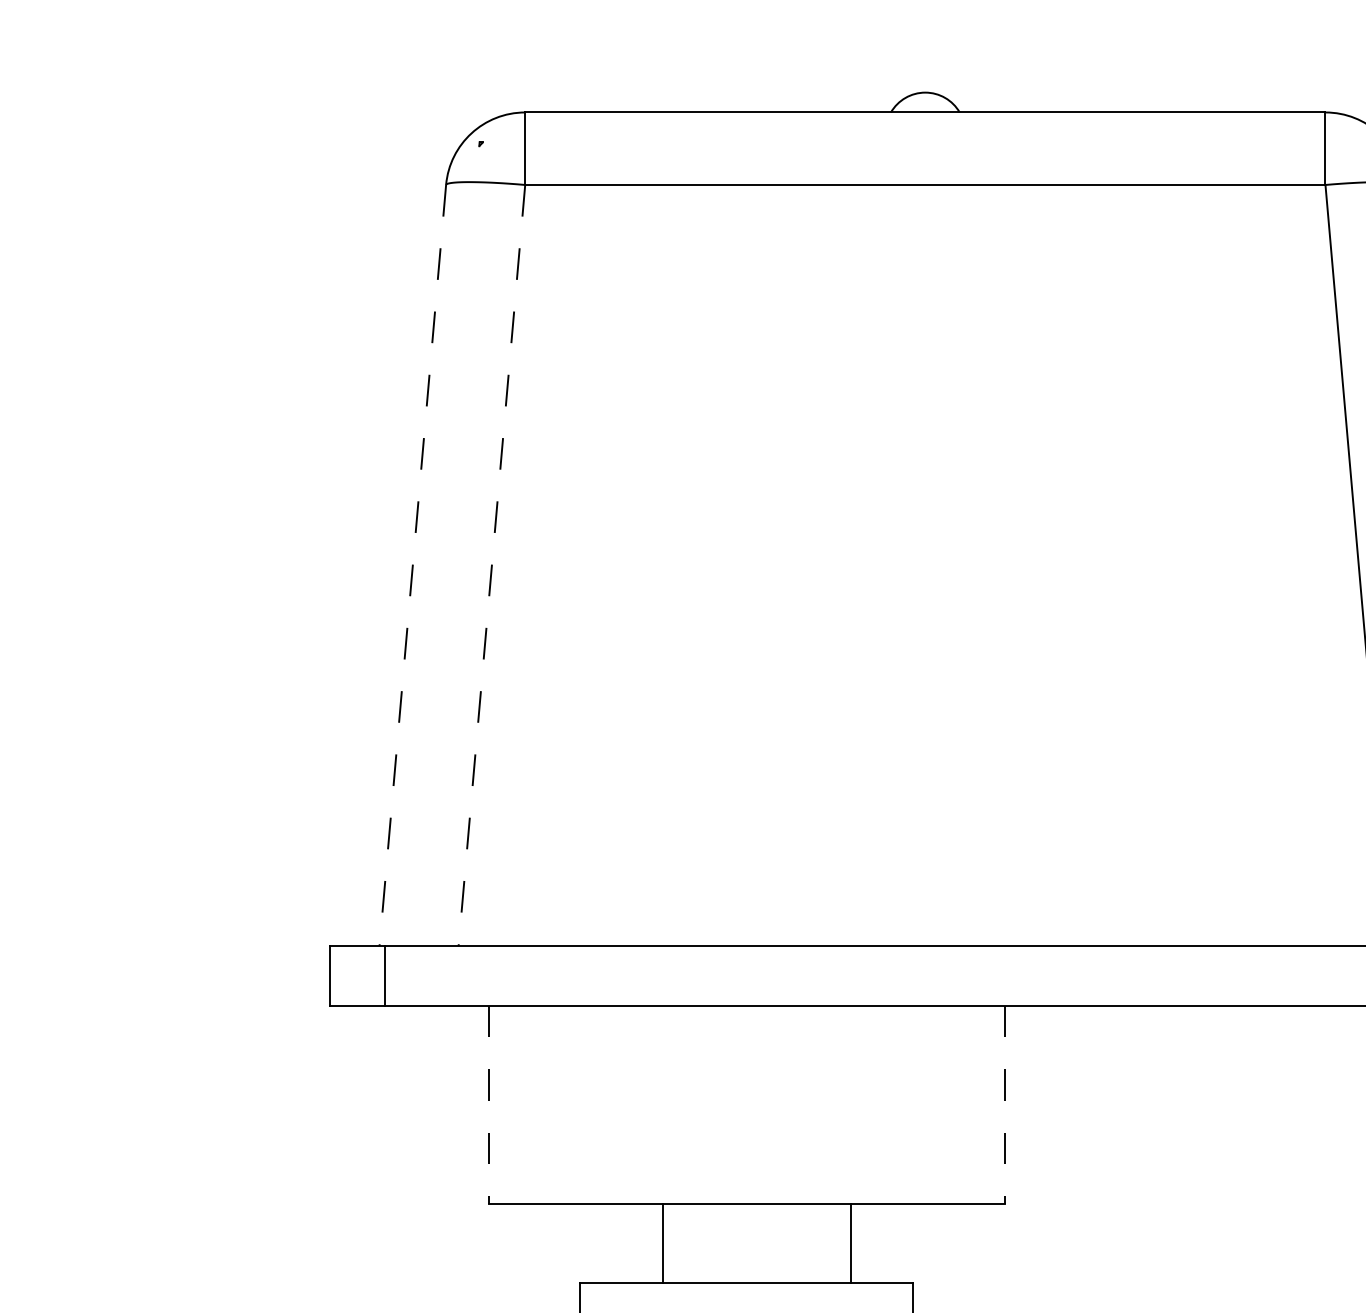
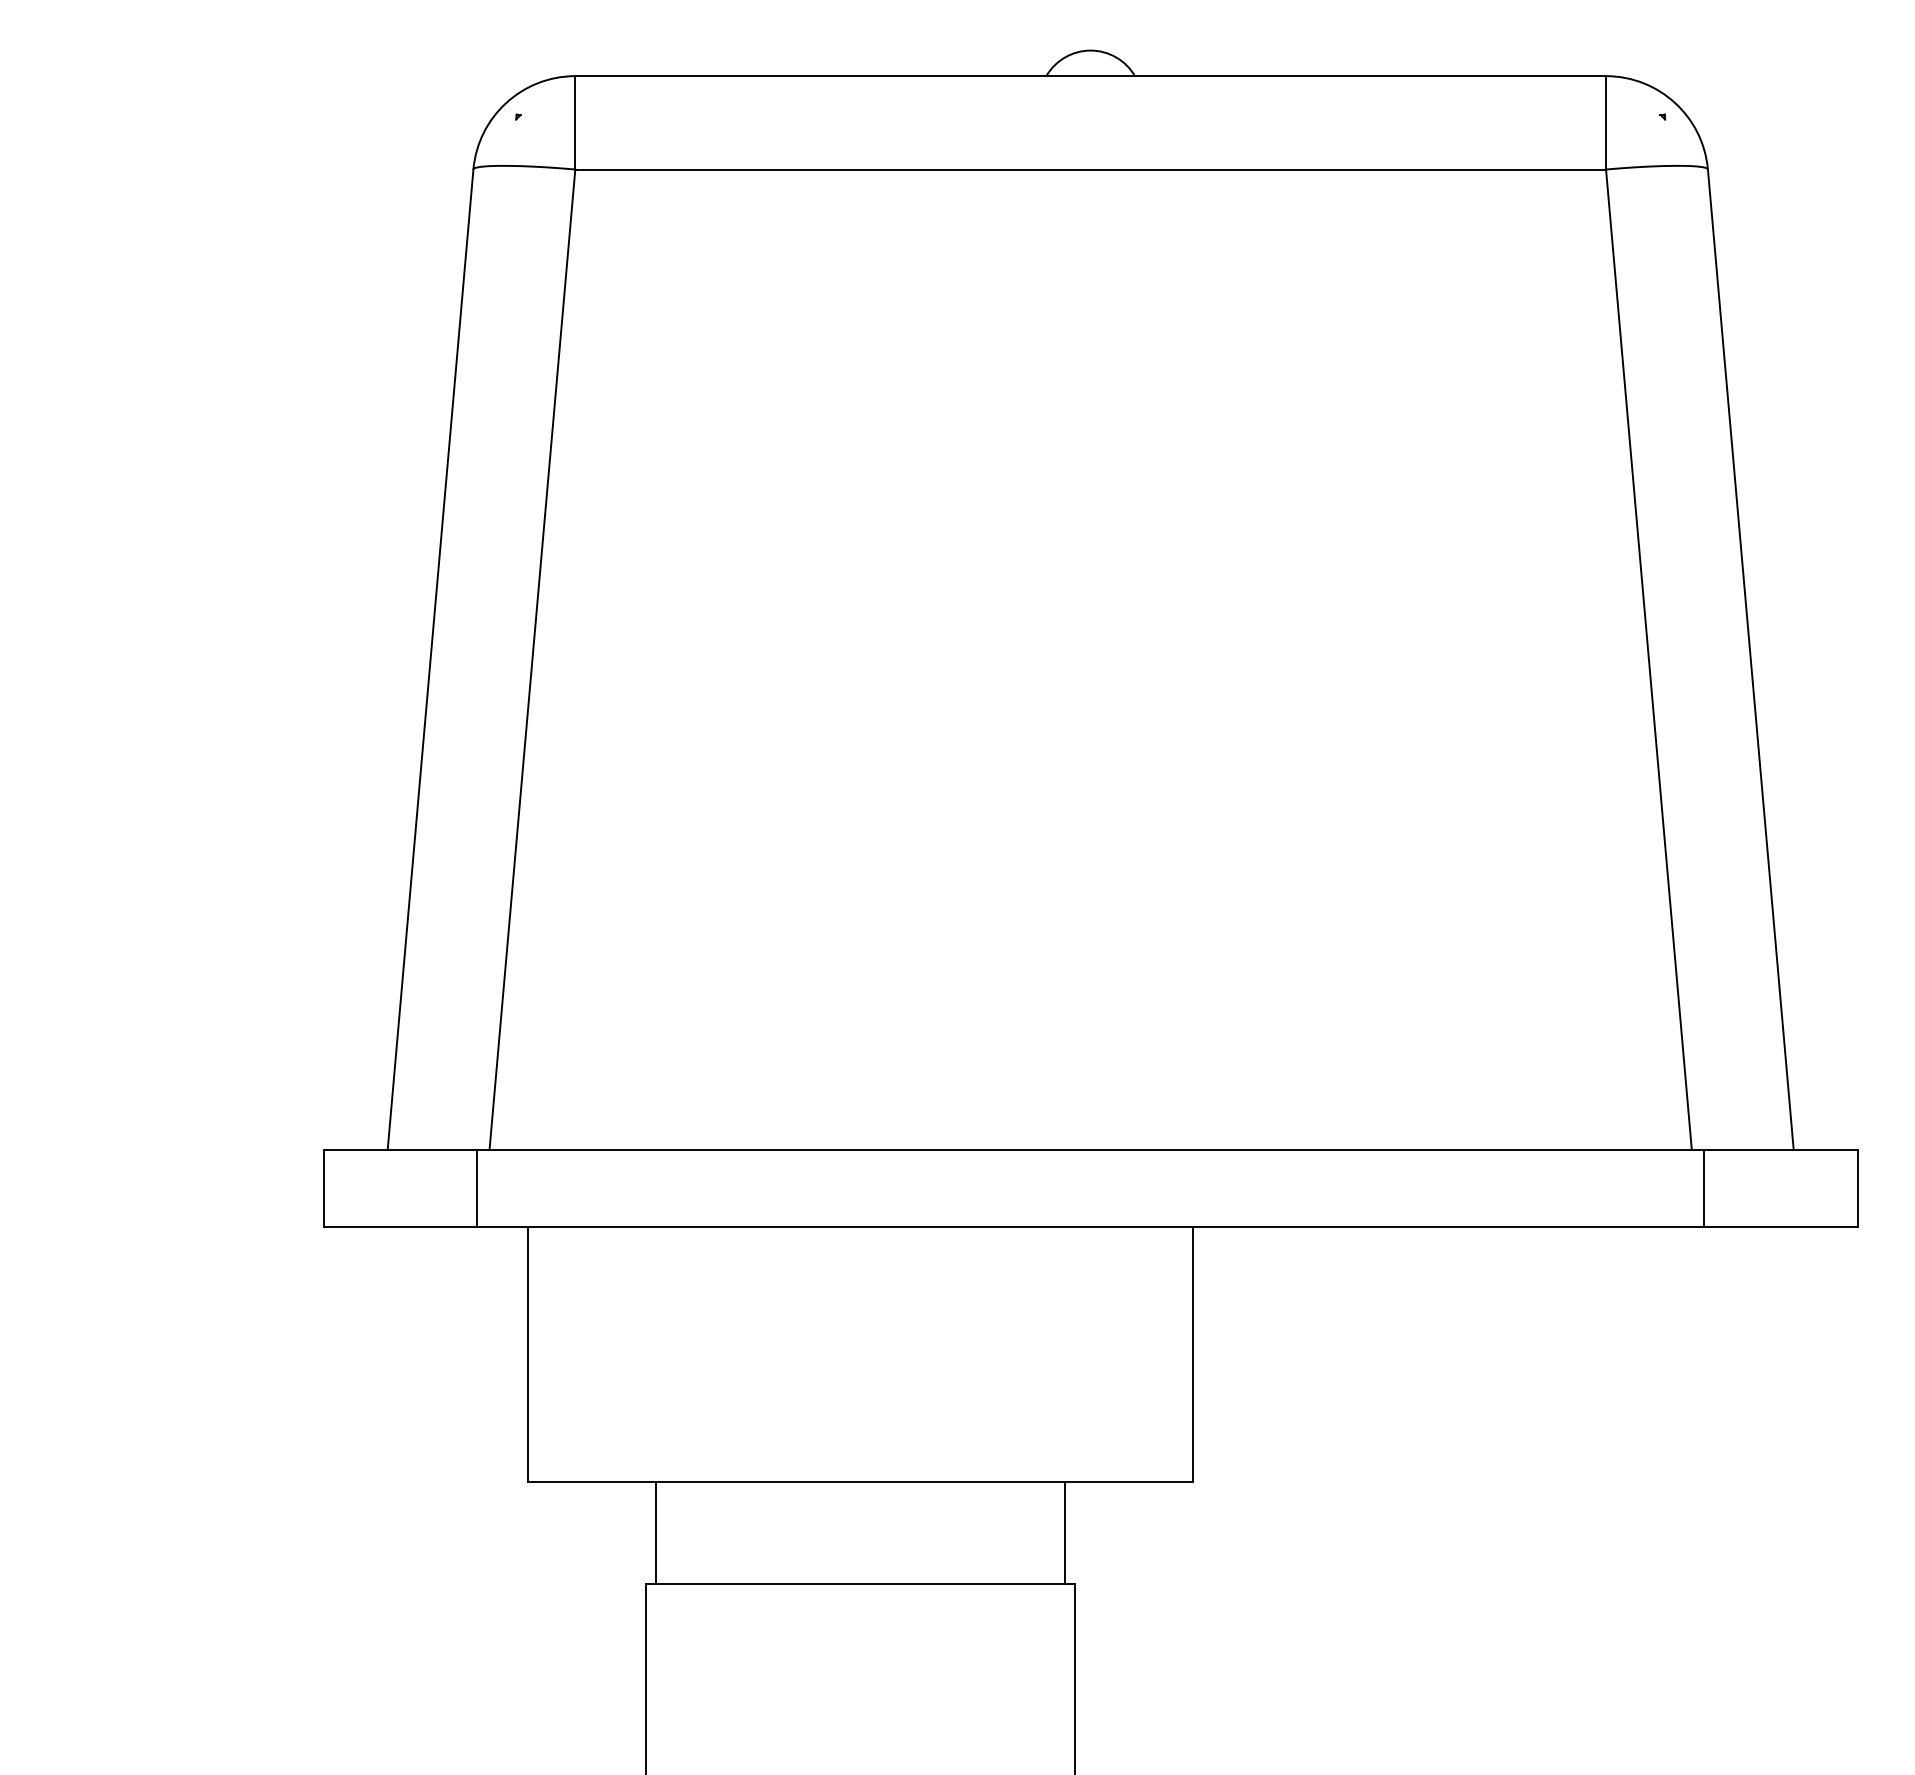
line: (412, 566) -> (430, 660), dashed -> solid
line: (491, 566) -> (532, 660), dashed -> solid
line: (384, 975) -> (477, 1187), moved
line: (488, 1104) -> (528, 1354), dashed -> solid
line: (1004, 1104) -> (1192, 1354), dashed -> solid
line: (663, 1243) -> (656, 1533), moved
line: (851, 1243) -> (1065, 1533), moved

